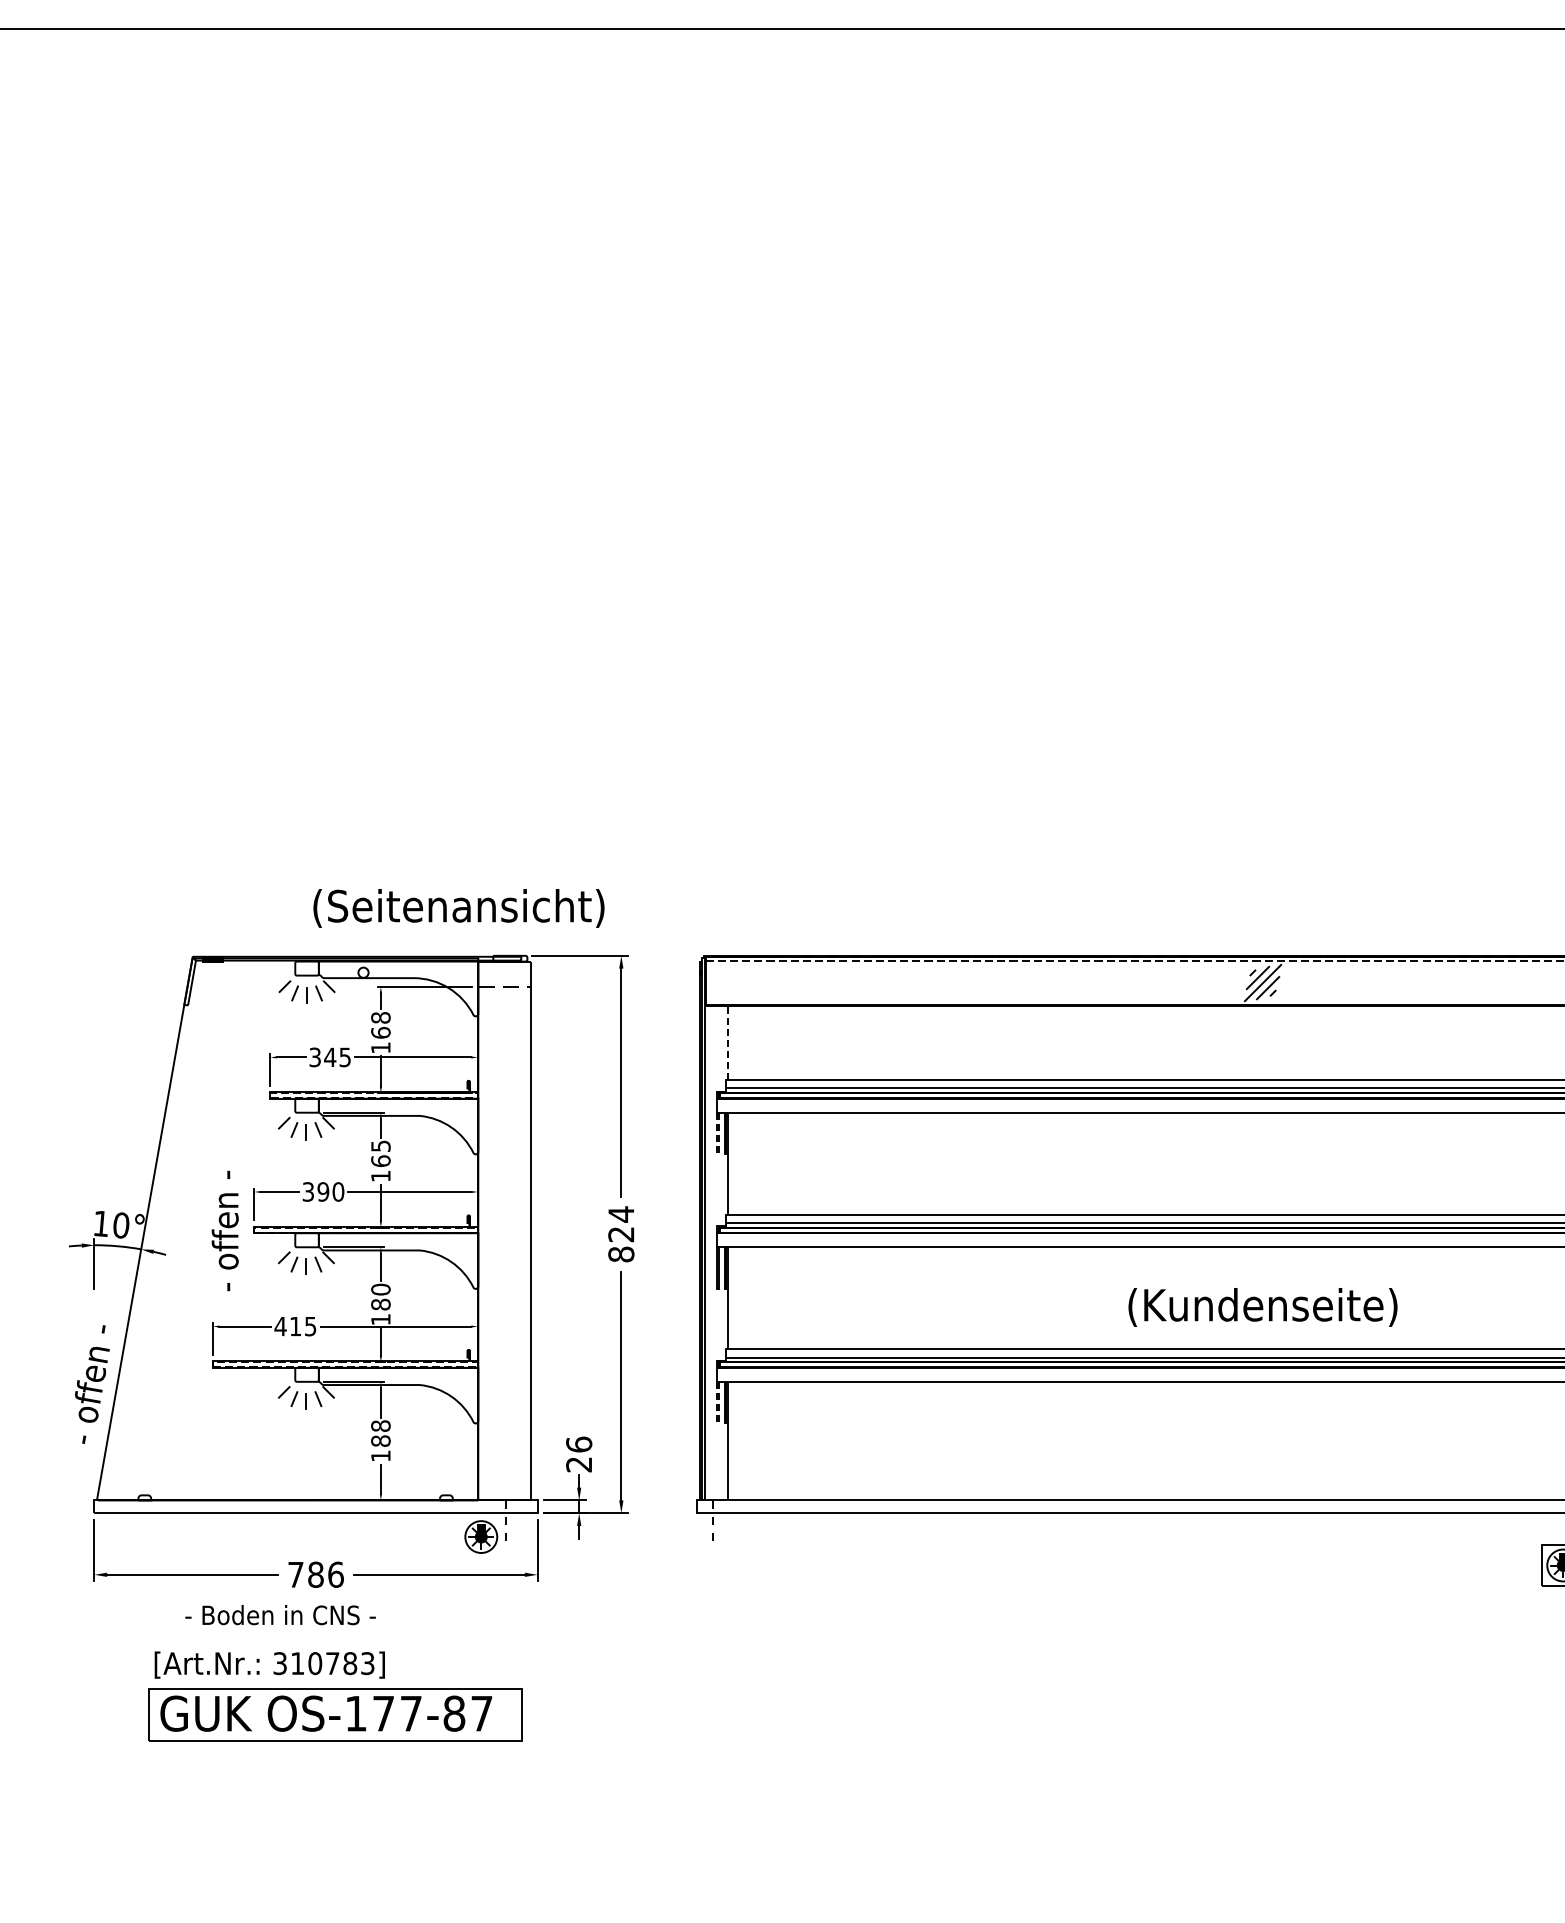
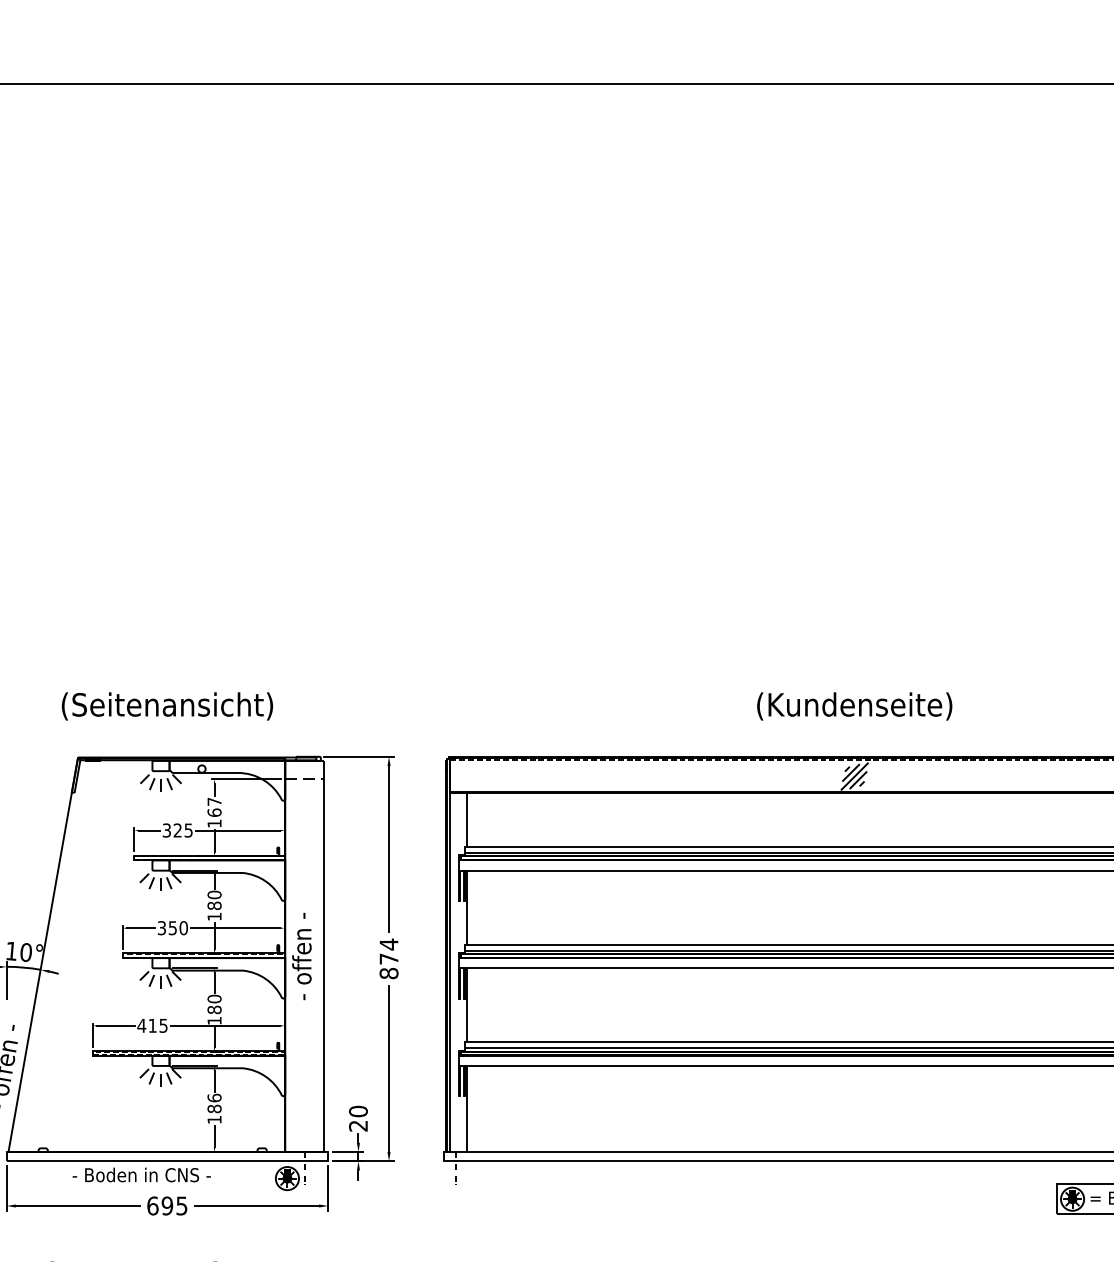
text: (458, 908) -> (167, 706), moved
text: (380, 1017) -> (214, 801), 168 -> 167
line: (728, 1042) -> (466, 819), dashed -> solid
text: (330, 1056) -> (177, 829), 345 -> 325
text: (380, 1153) -> (214, 900), 165 -> 180
line: (718, 1154) -> (459, 900), dashed -> solid
text: (323, 1191) -> (172, 927), 390 -> 350
text: (224, 1230) -> (301, 956), moved
text: (621, 1234) -> (389, 959), 824 -> 874
text: (1262, 1307) -> (854, 706), moved
line: (718, 1423) -> (459, 1096), dashed -> solid
text: (380, 1425) -> (214, 1097), 188 -> 186
text: (579, 1444) -> (358, 1111), 26 -> 20
text: (315, 1574) -> (167, 1205), 786 -> 695
text: (280, 1615) -> (141, 1175), moved

